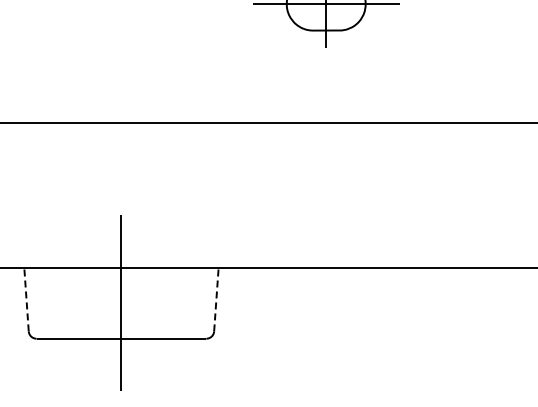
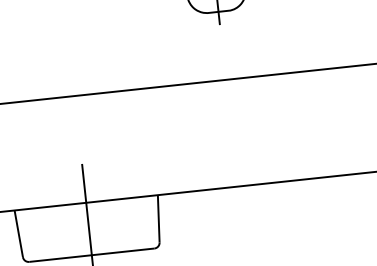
line: (26, 299) -> (18, 233), dashed -> solid
line: (216, 299) -> (158, 218), dashed -> solid

